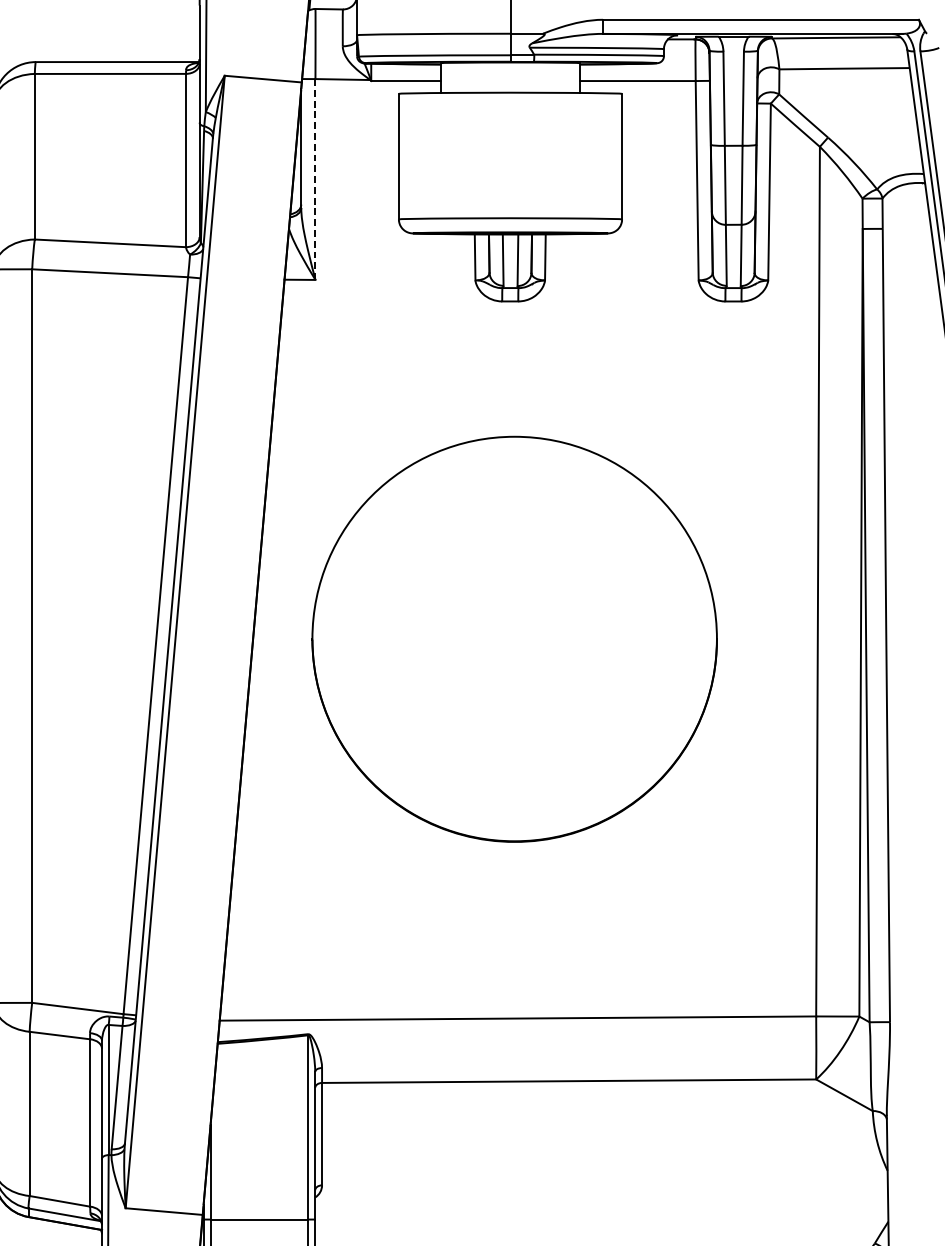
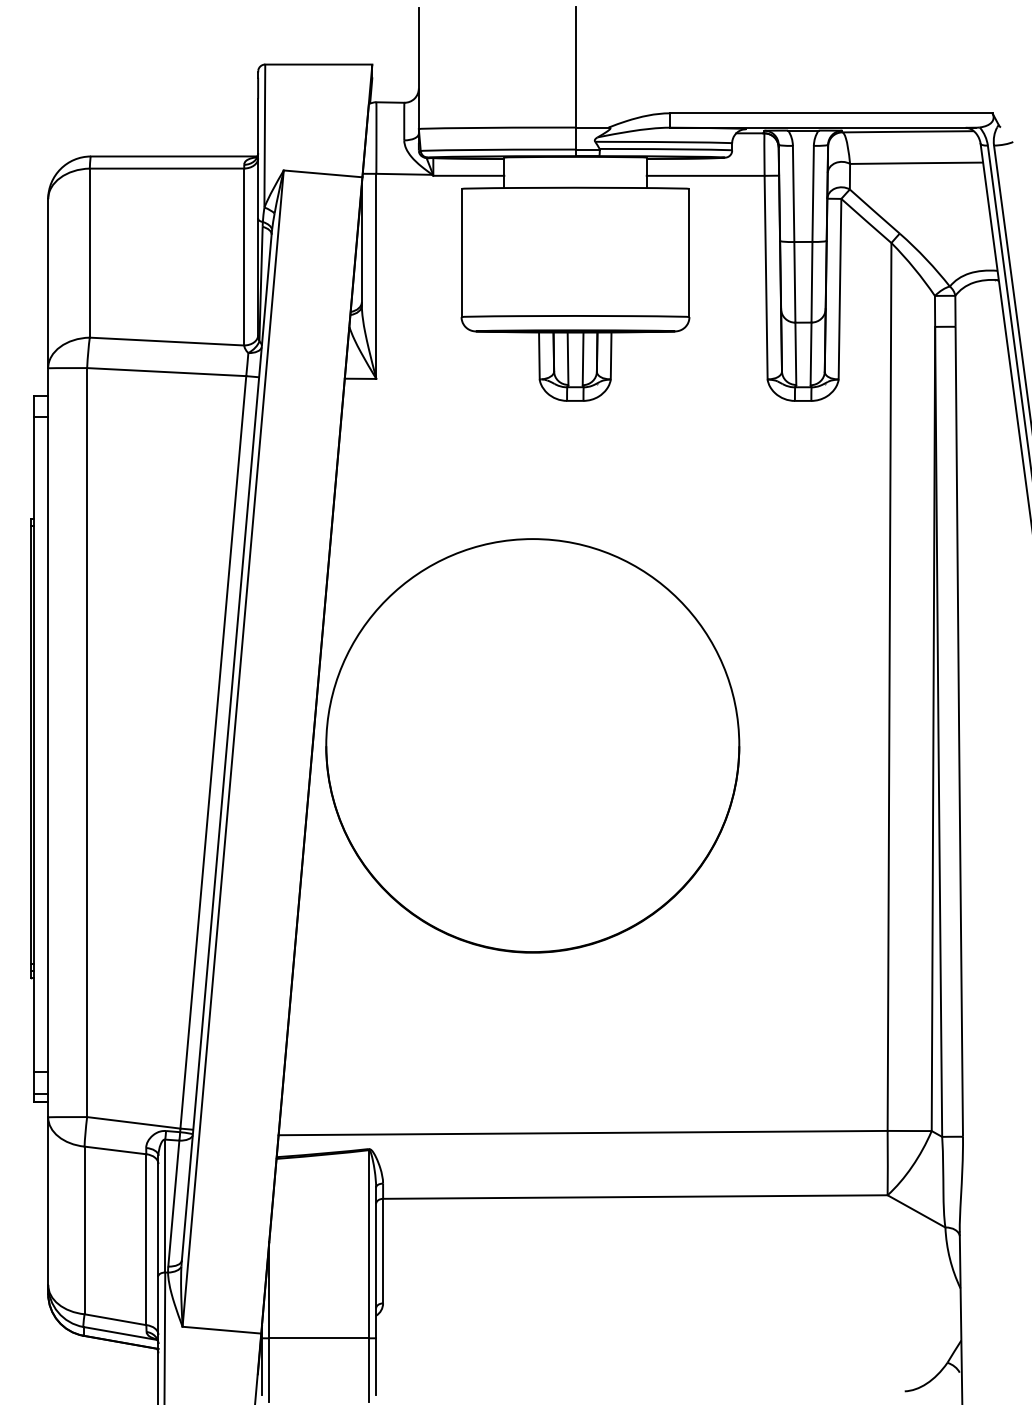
line: (315, 179) -> (376, 276), dashed -> solid
part: (514, 638) -> (532, 745), moved

